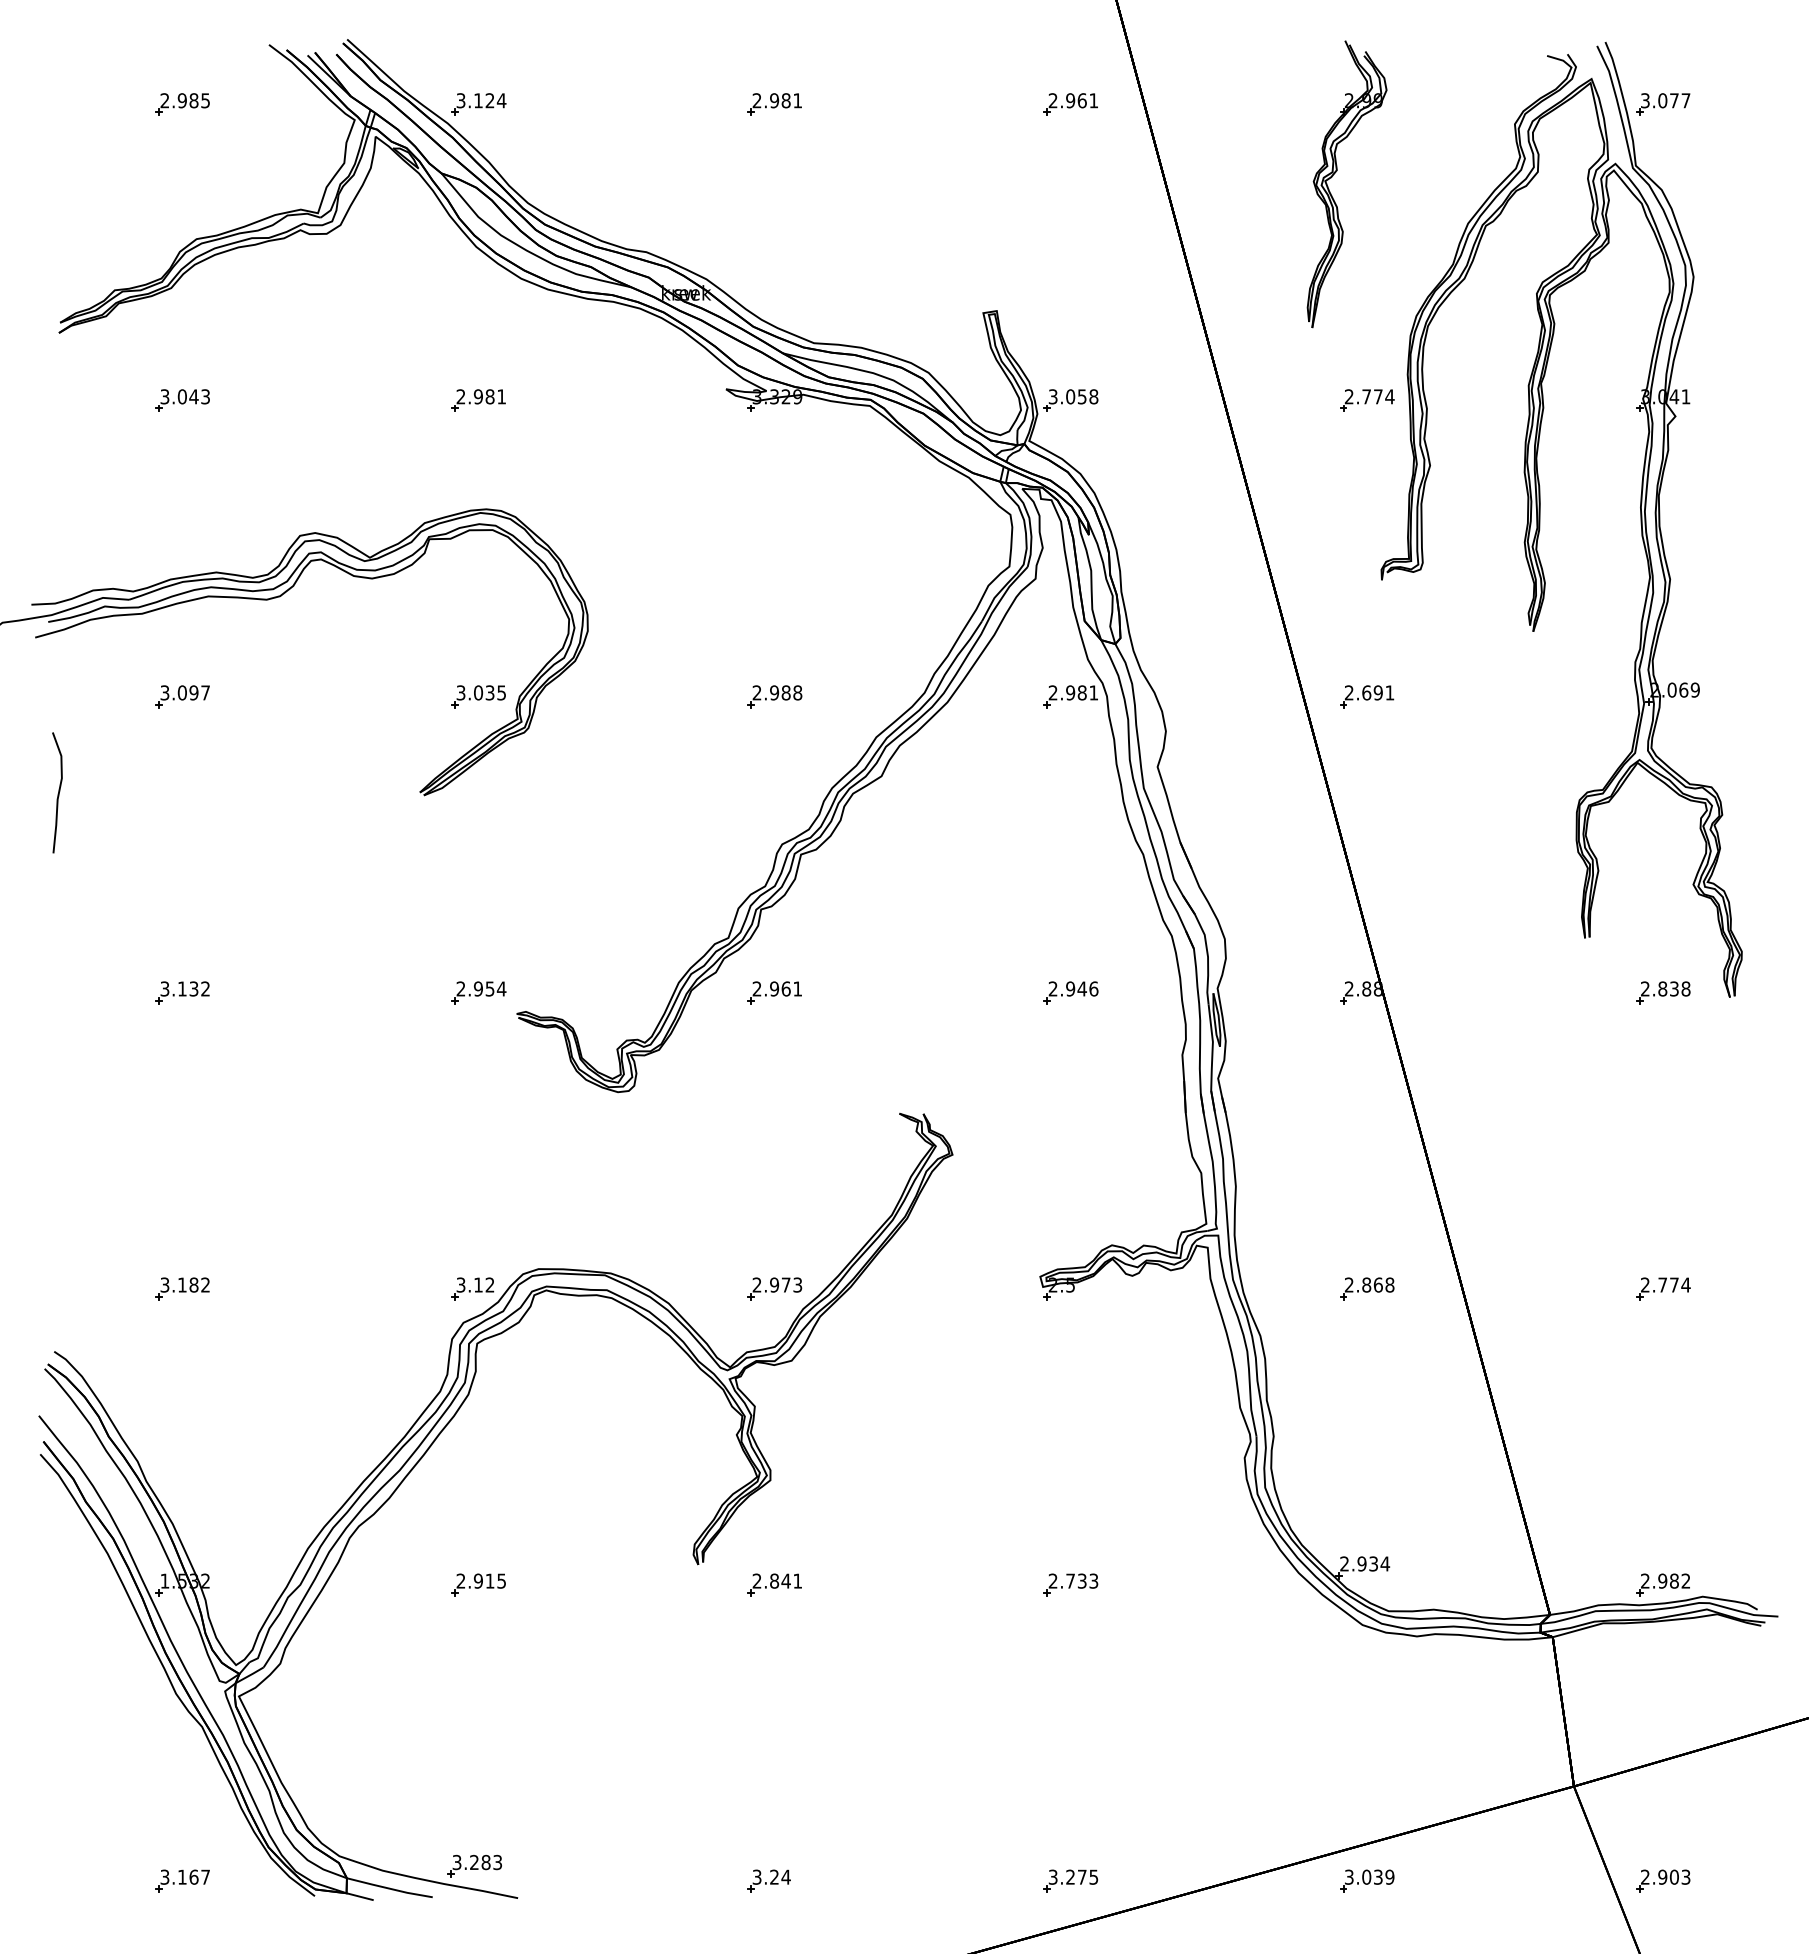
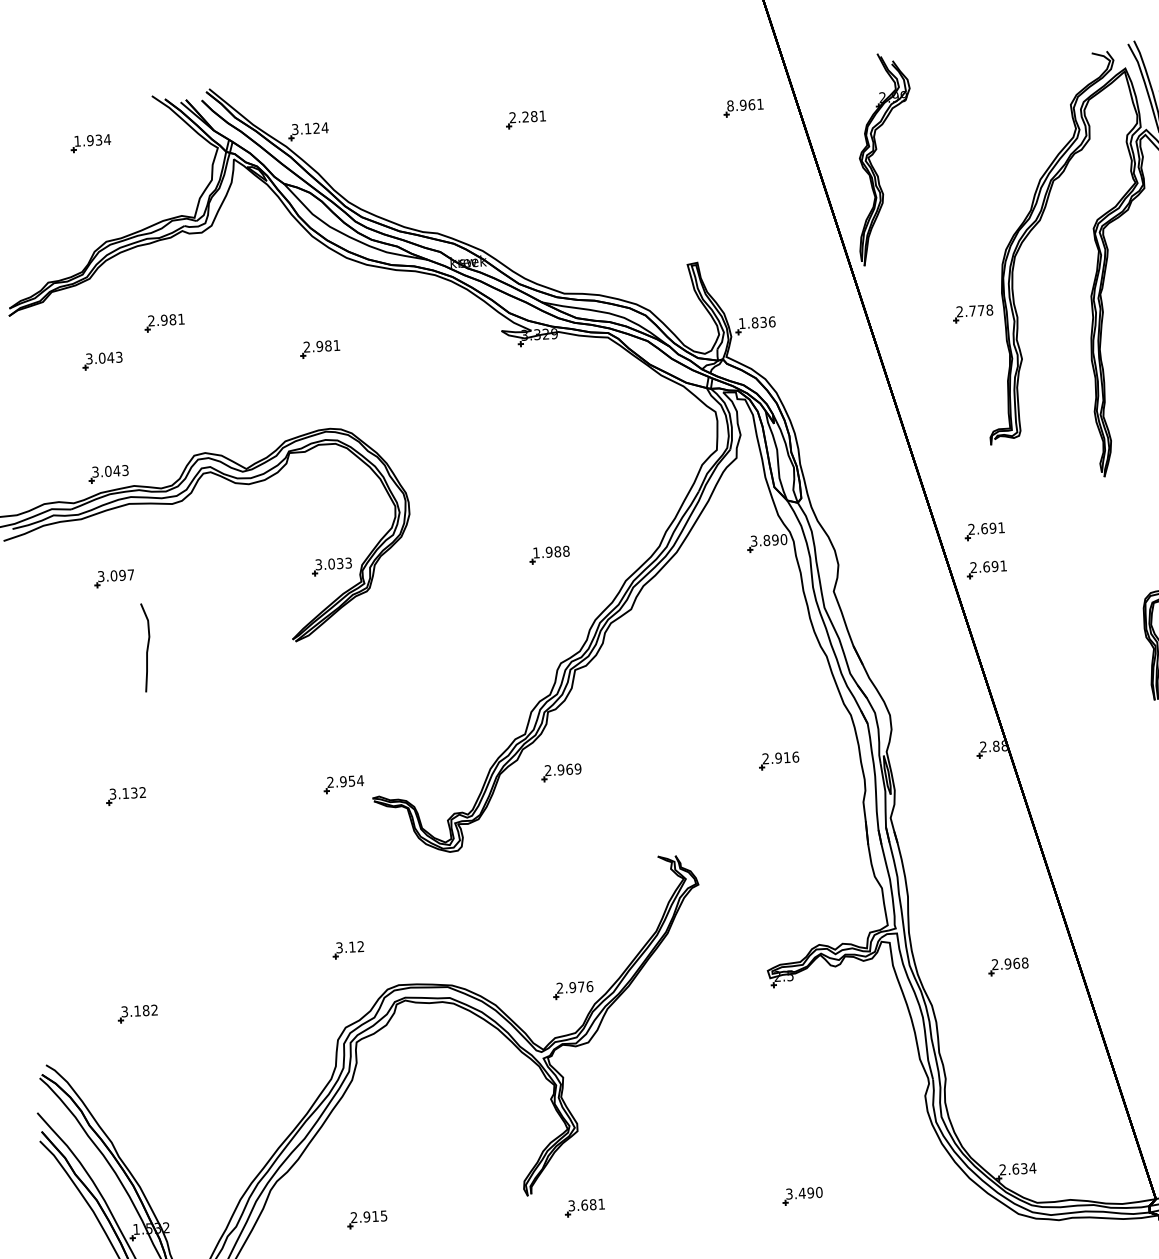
text: (185, 100) -> (92, 140), 2.985 -> 1.934
text: (774, 100) -> (525, 116), 2.981 -> 2.281
text: (1052, 100) -> (729, 105), 2.961 -> 8.961
part: (1333, 176) -> (874, 154), moved
part: (269, 353) -> (164, 322), added
text: (1073, 396) -> (757, 322), 3.058 -> 1.836
text: (1389, 396) -> (989, 309), 2.774 -> 2.778
part: (182, 554) -> (108, 474), added
text: (501, 692) -> (348, 562), 3.035 -> 3.033
text: (756, 692) -> (535, 552), 2.988 -> 1.988
text: (1073, 692) -> (768, 540), 2.981 -> 3.890
part: (1367, 748) -> (987, 569), added
curve: (58, 792) -> (147, 647), moved
text: (797, 988) -> (577, 768), 2.961 -> 2.969
text: (1081, 988) -> (786, 757), 2.946 -> 2.916
text: (797, 1284) -> (589, 986), 2.973 -> 2.976
text: (1366, 1284) -> (1007, 963), 2.868 -> 2.968
part: (472, 1288) -> (348, 949), moved
text: (1361, 1563) -> (1015, 1168), 2.934 -> 2.634
text: (771, 1580) -> (582, 1204), 2.841 -> 3.681
text: (1073, 1580) -> (804, 1192), 2.733 -> 3.490

